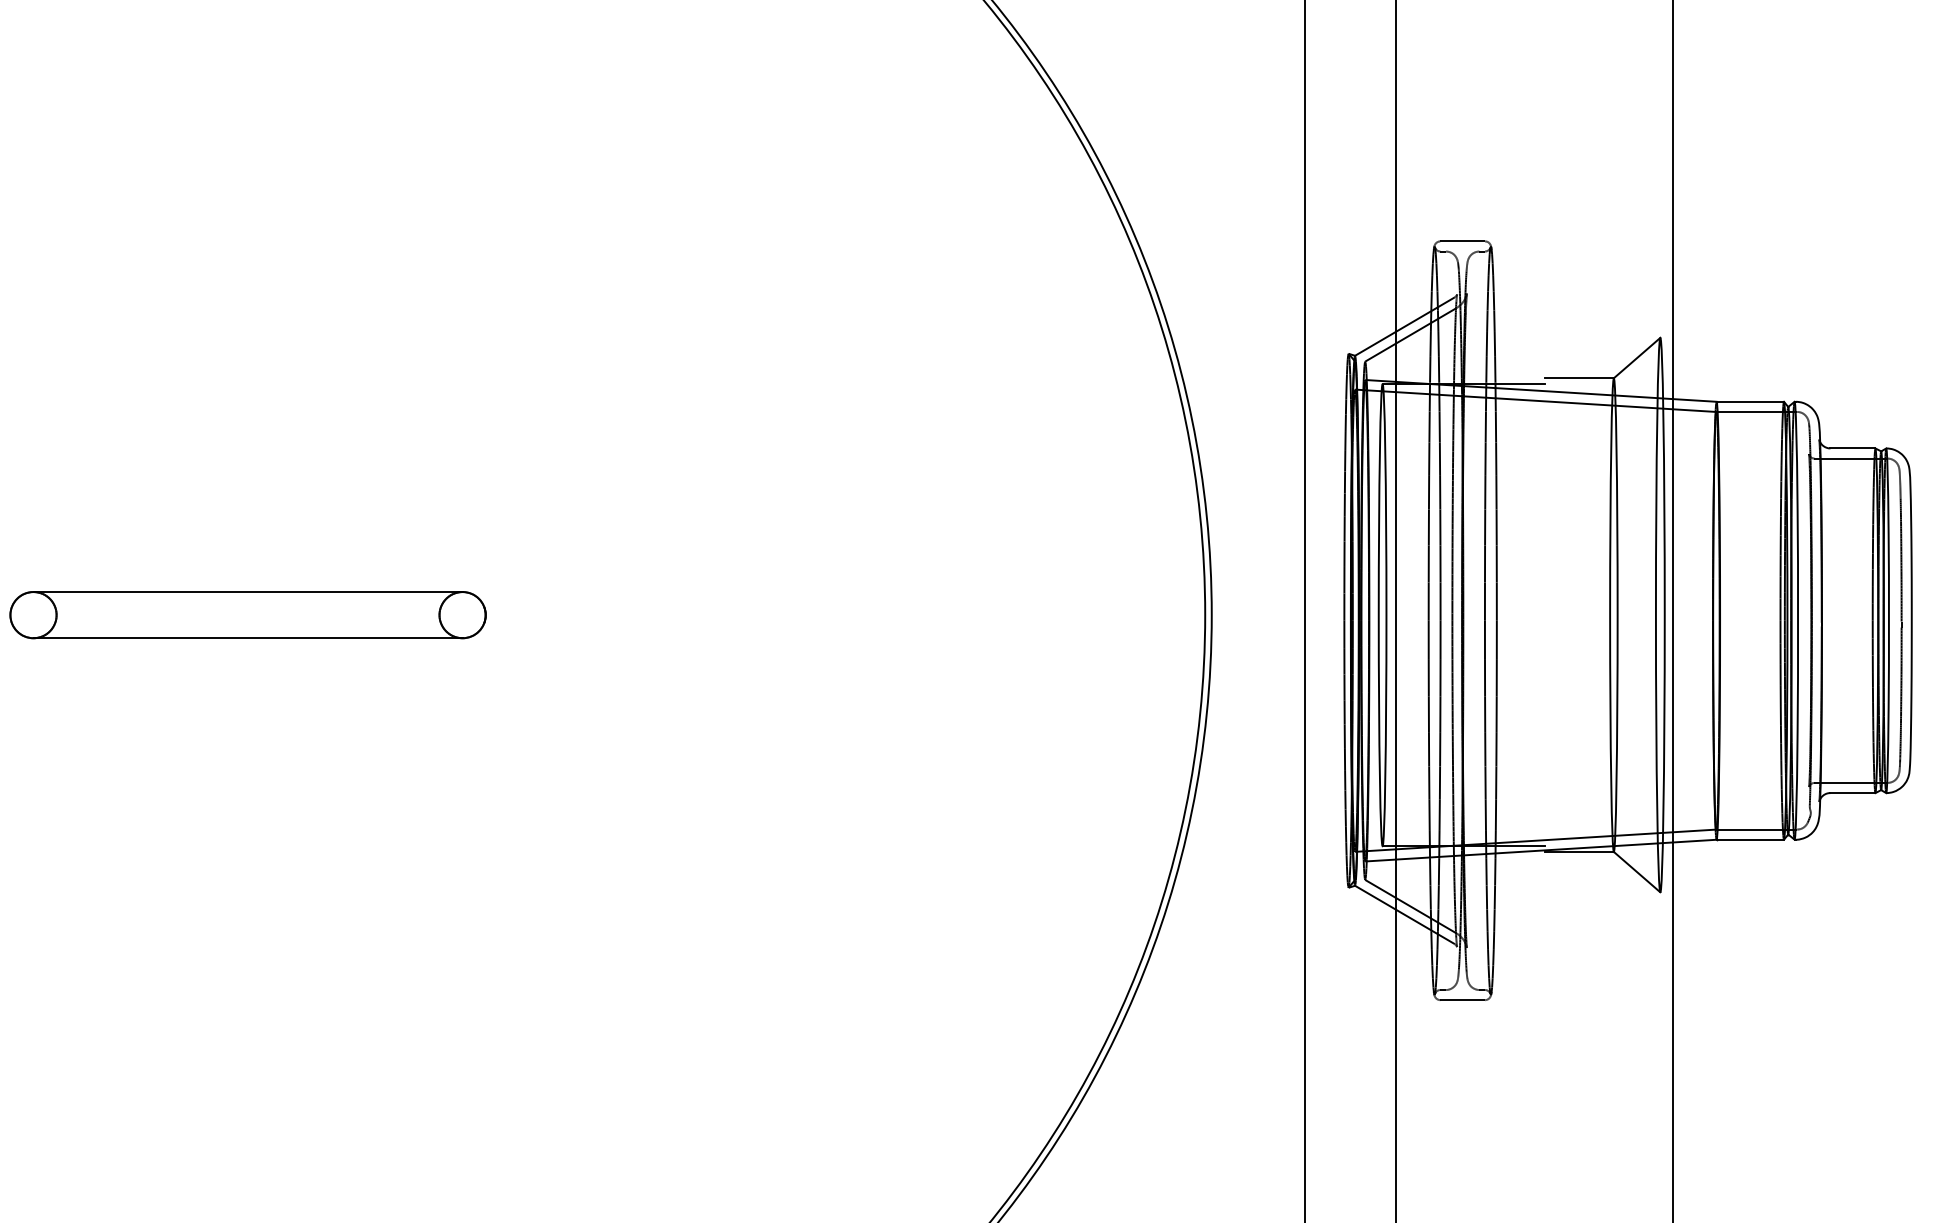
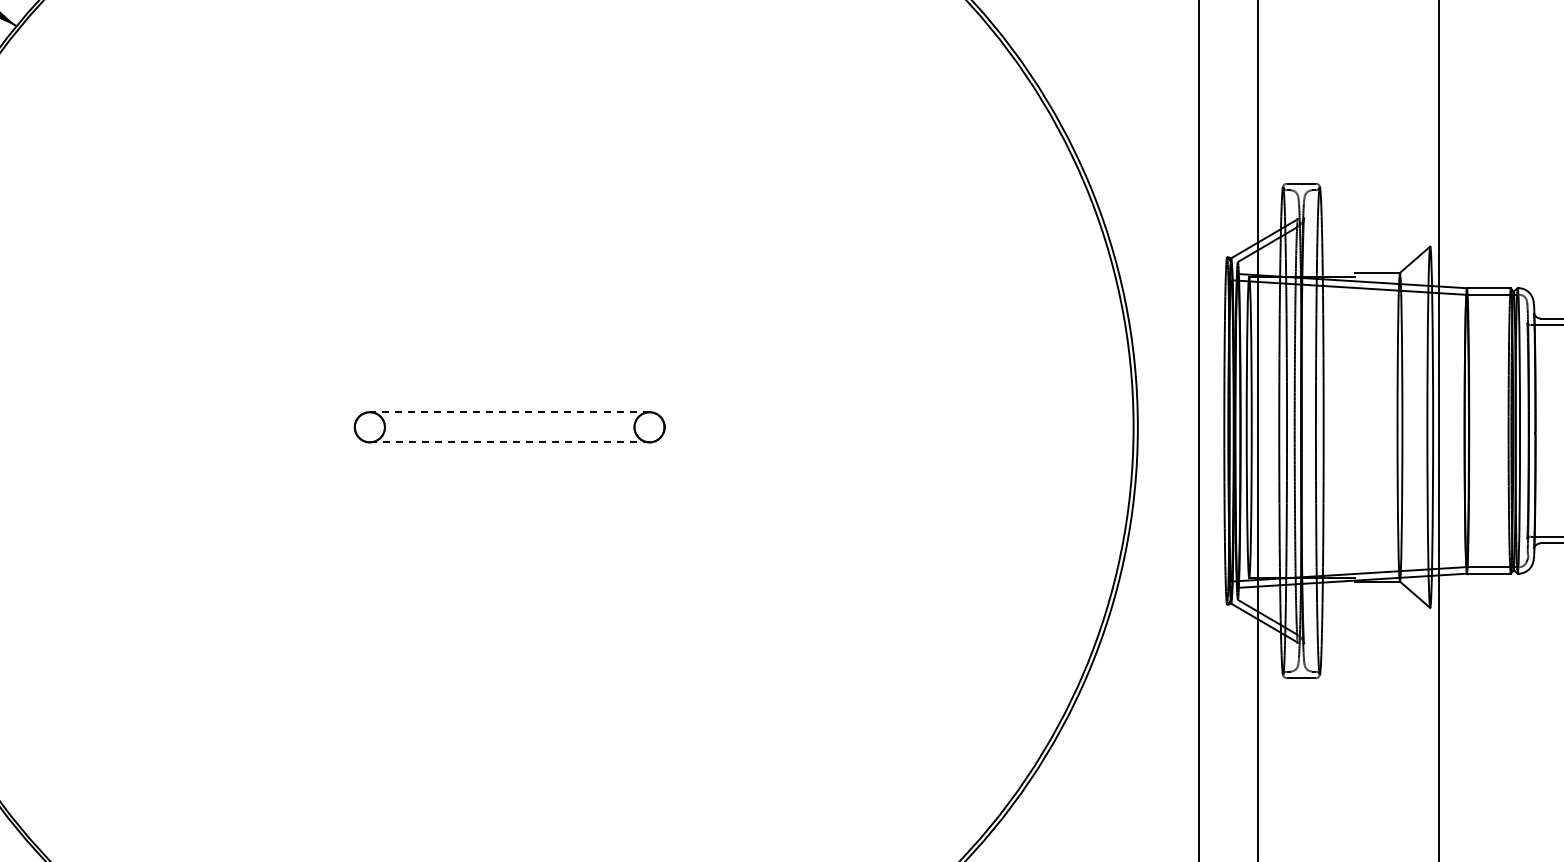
line: (247, 592) -> (509, 412), solid -> dashed
line: (247, 638) -> (509, 442), solid -> dashed

